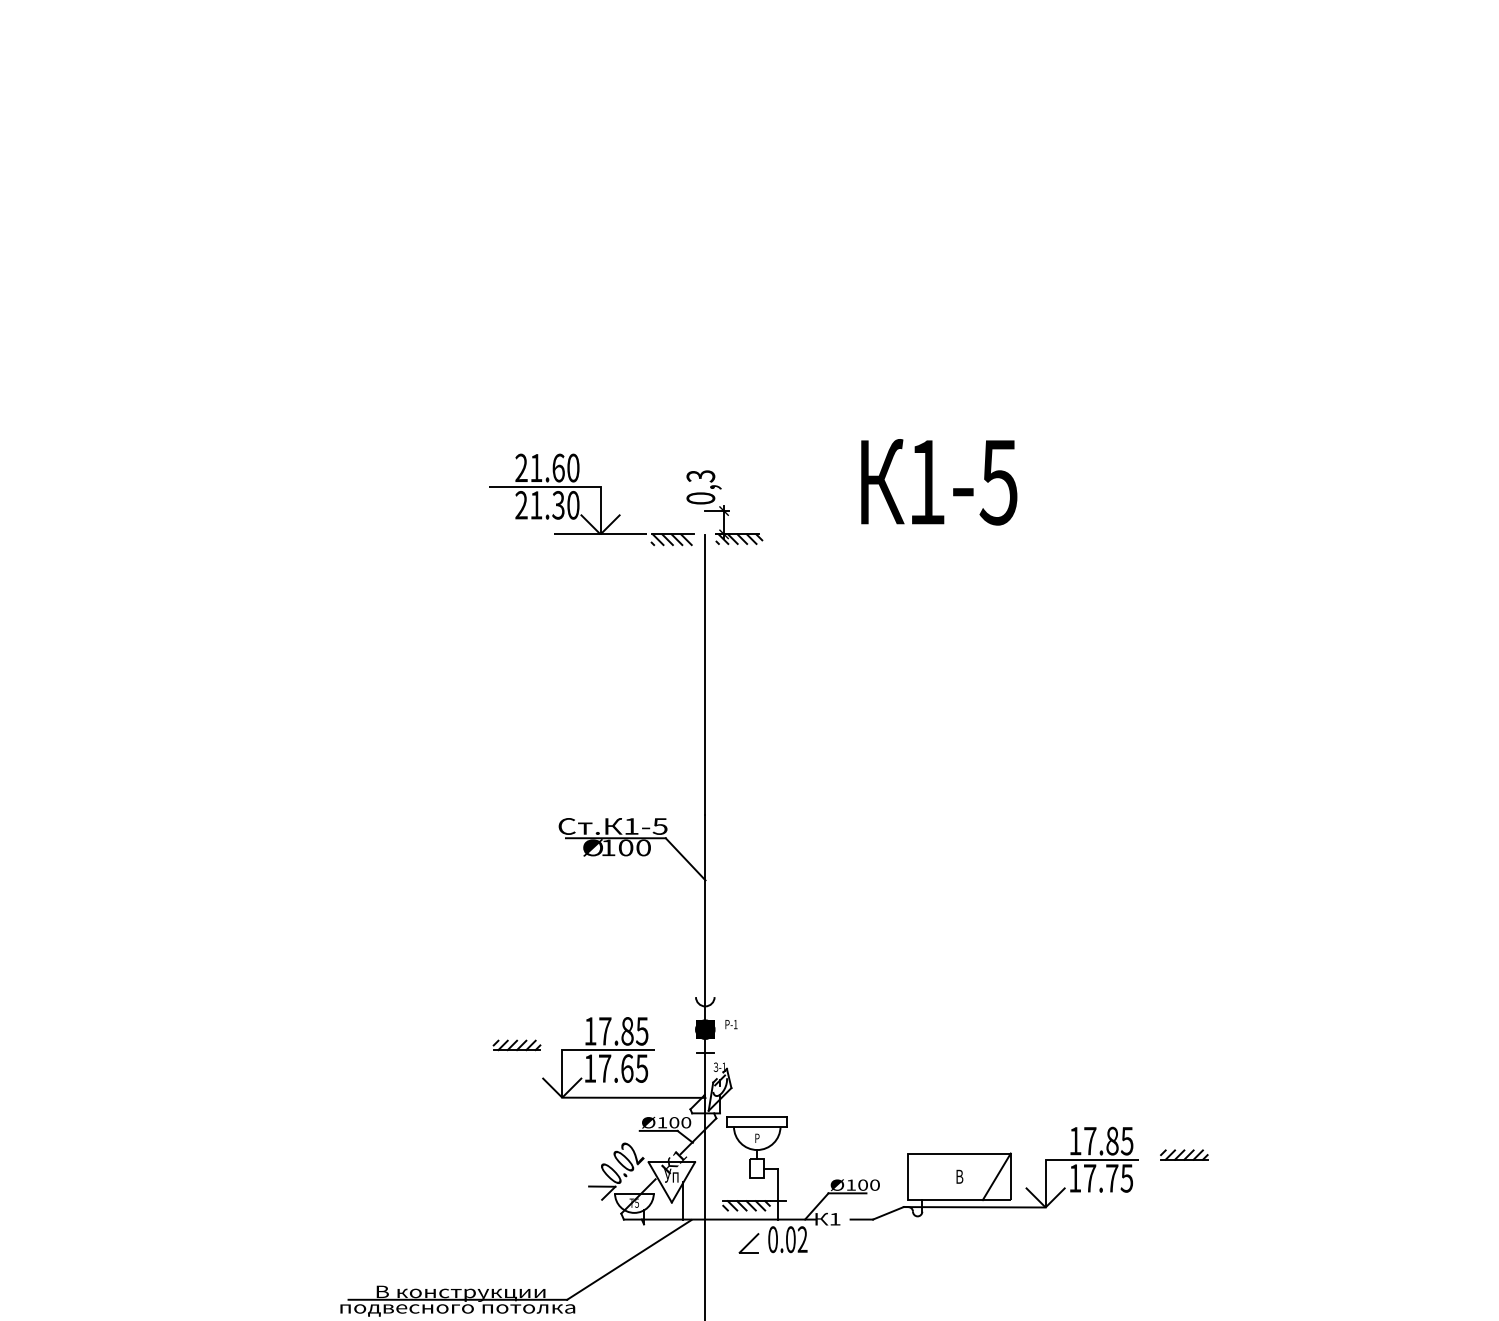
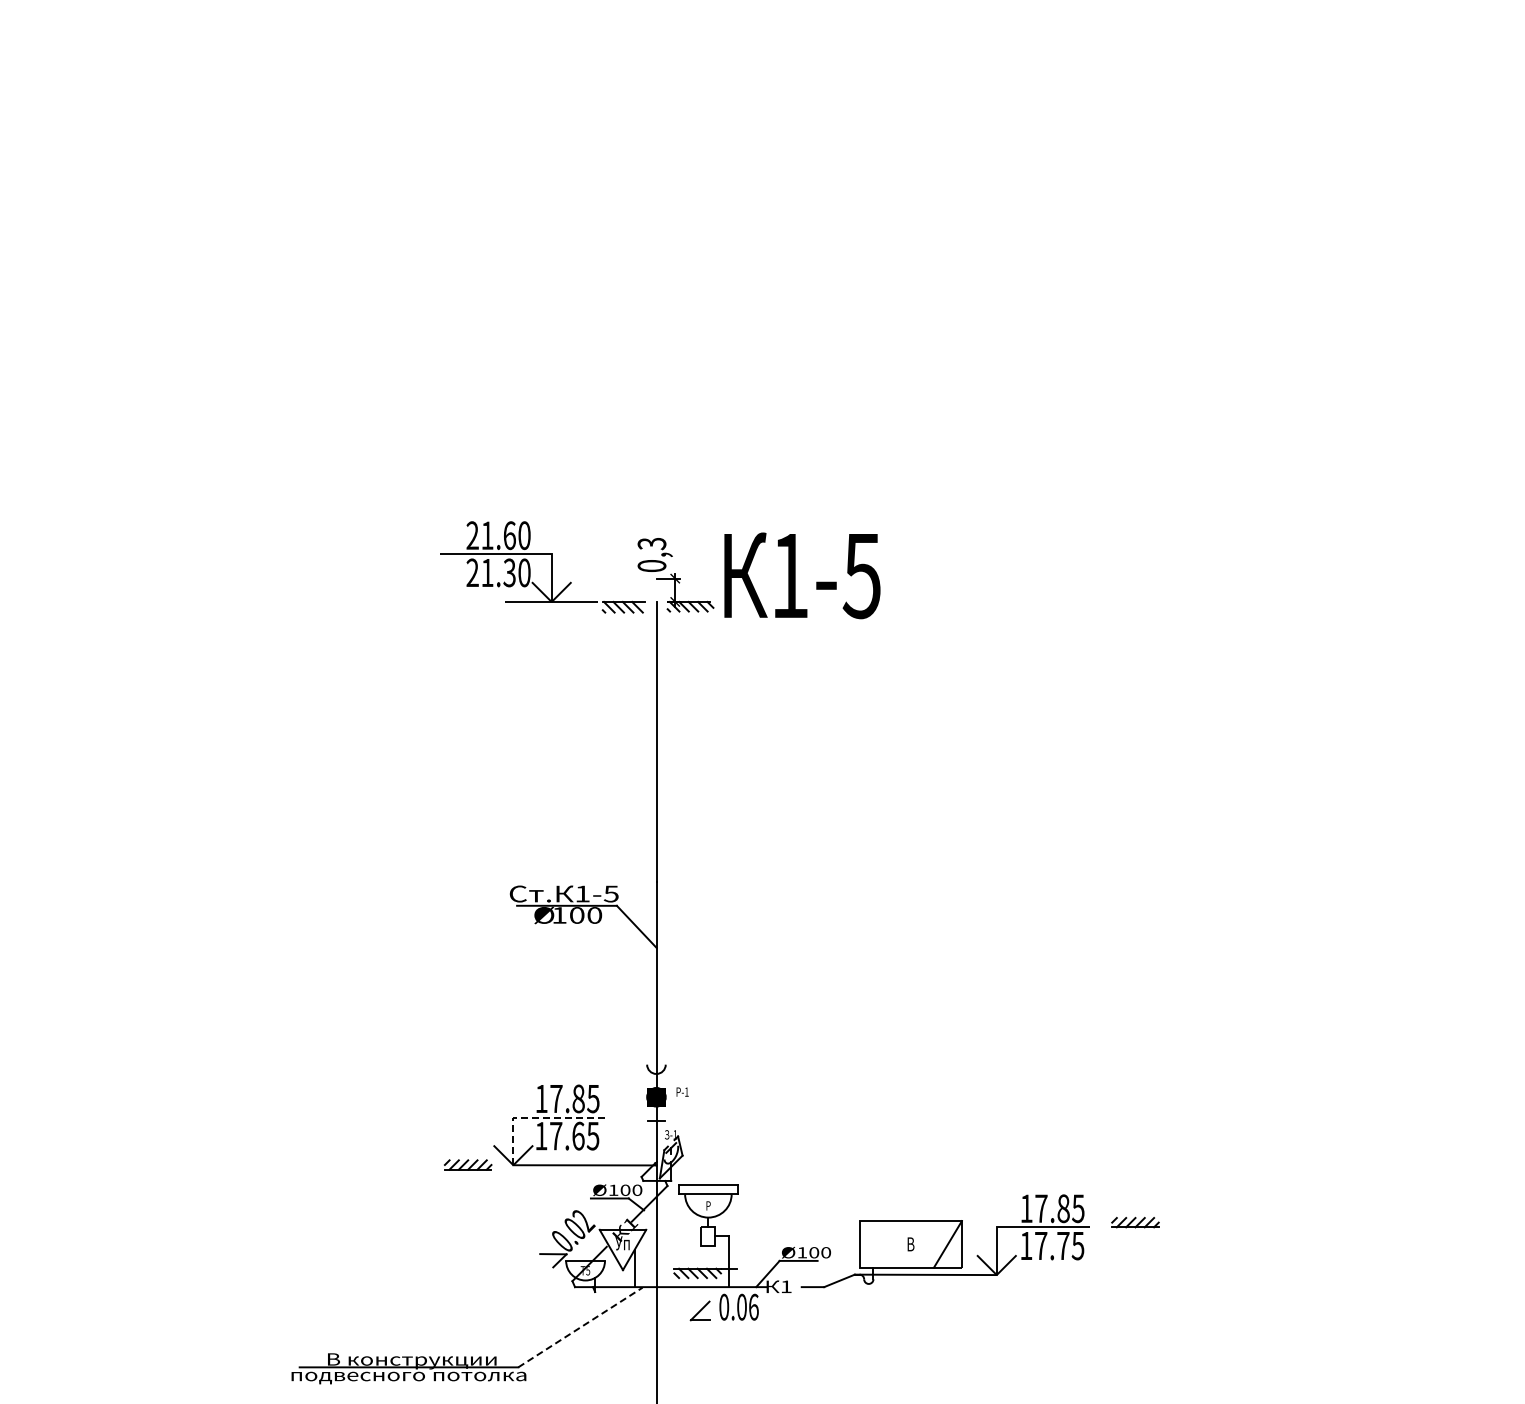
text: (939, 481) -> (802, 575), moved
part: (517, 1044) -> (468, 1164), moved
line: (584, 1049) -> (535, 1117), solid -> dashed
text: (802, 1238) -> (753, 1306), 0.02 -> 0.06
line: (629, 1259) -> (580, 1327), solid -> dashed

